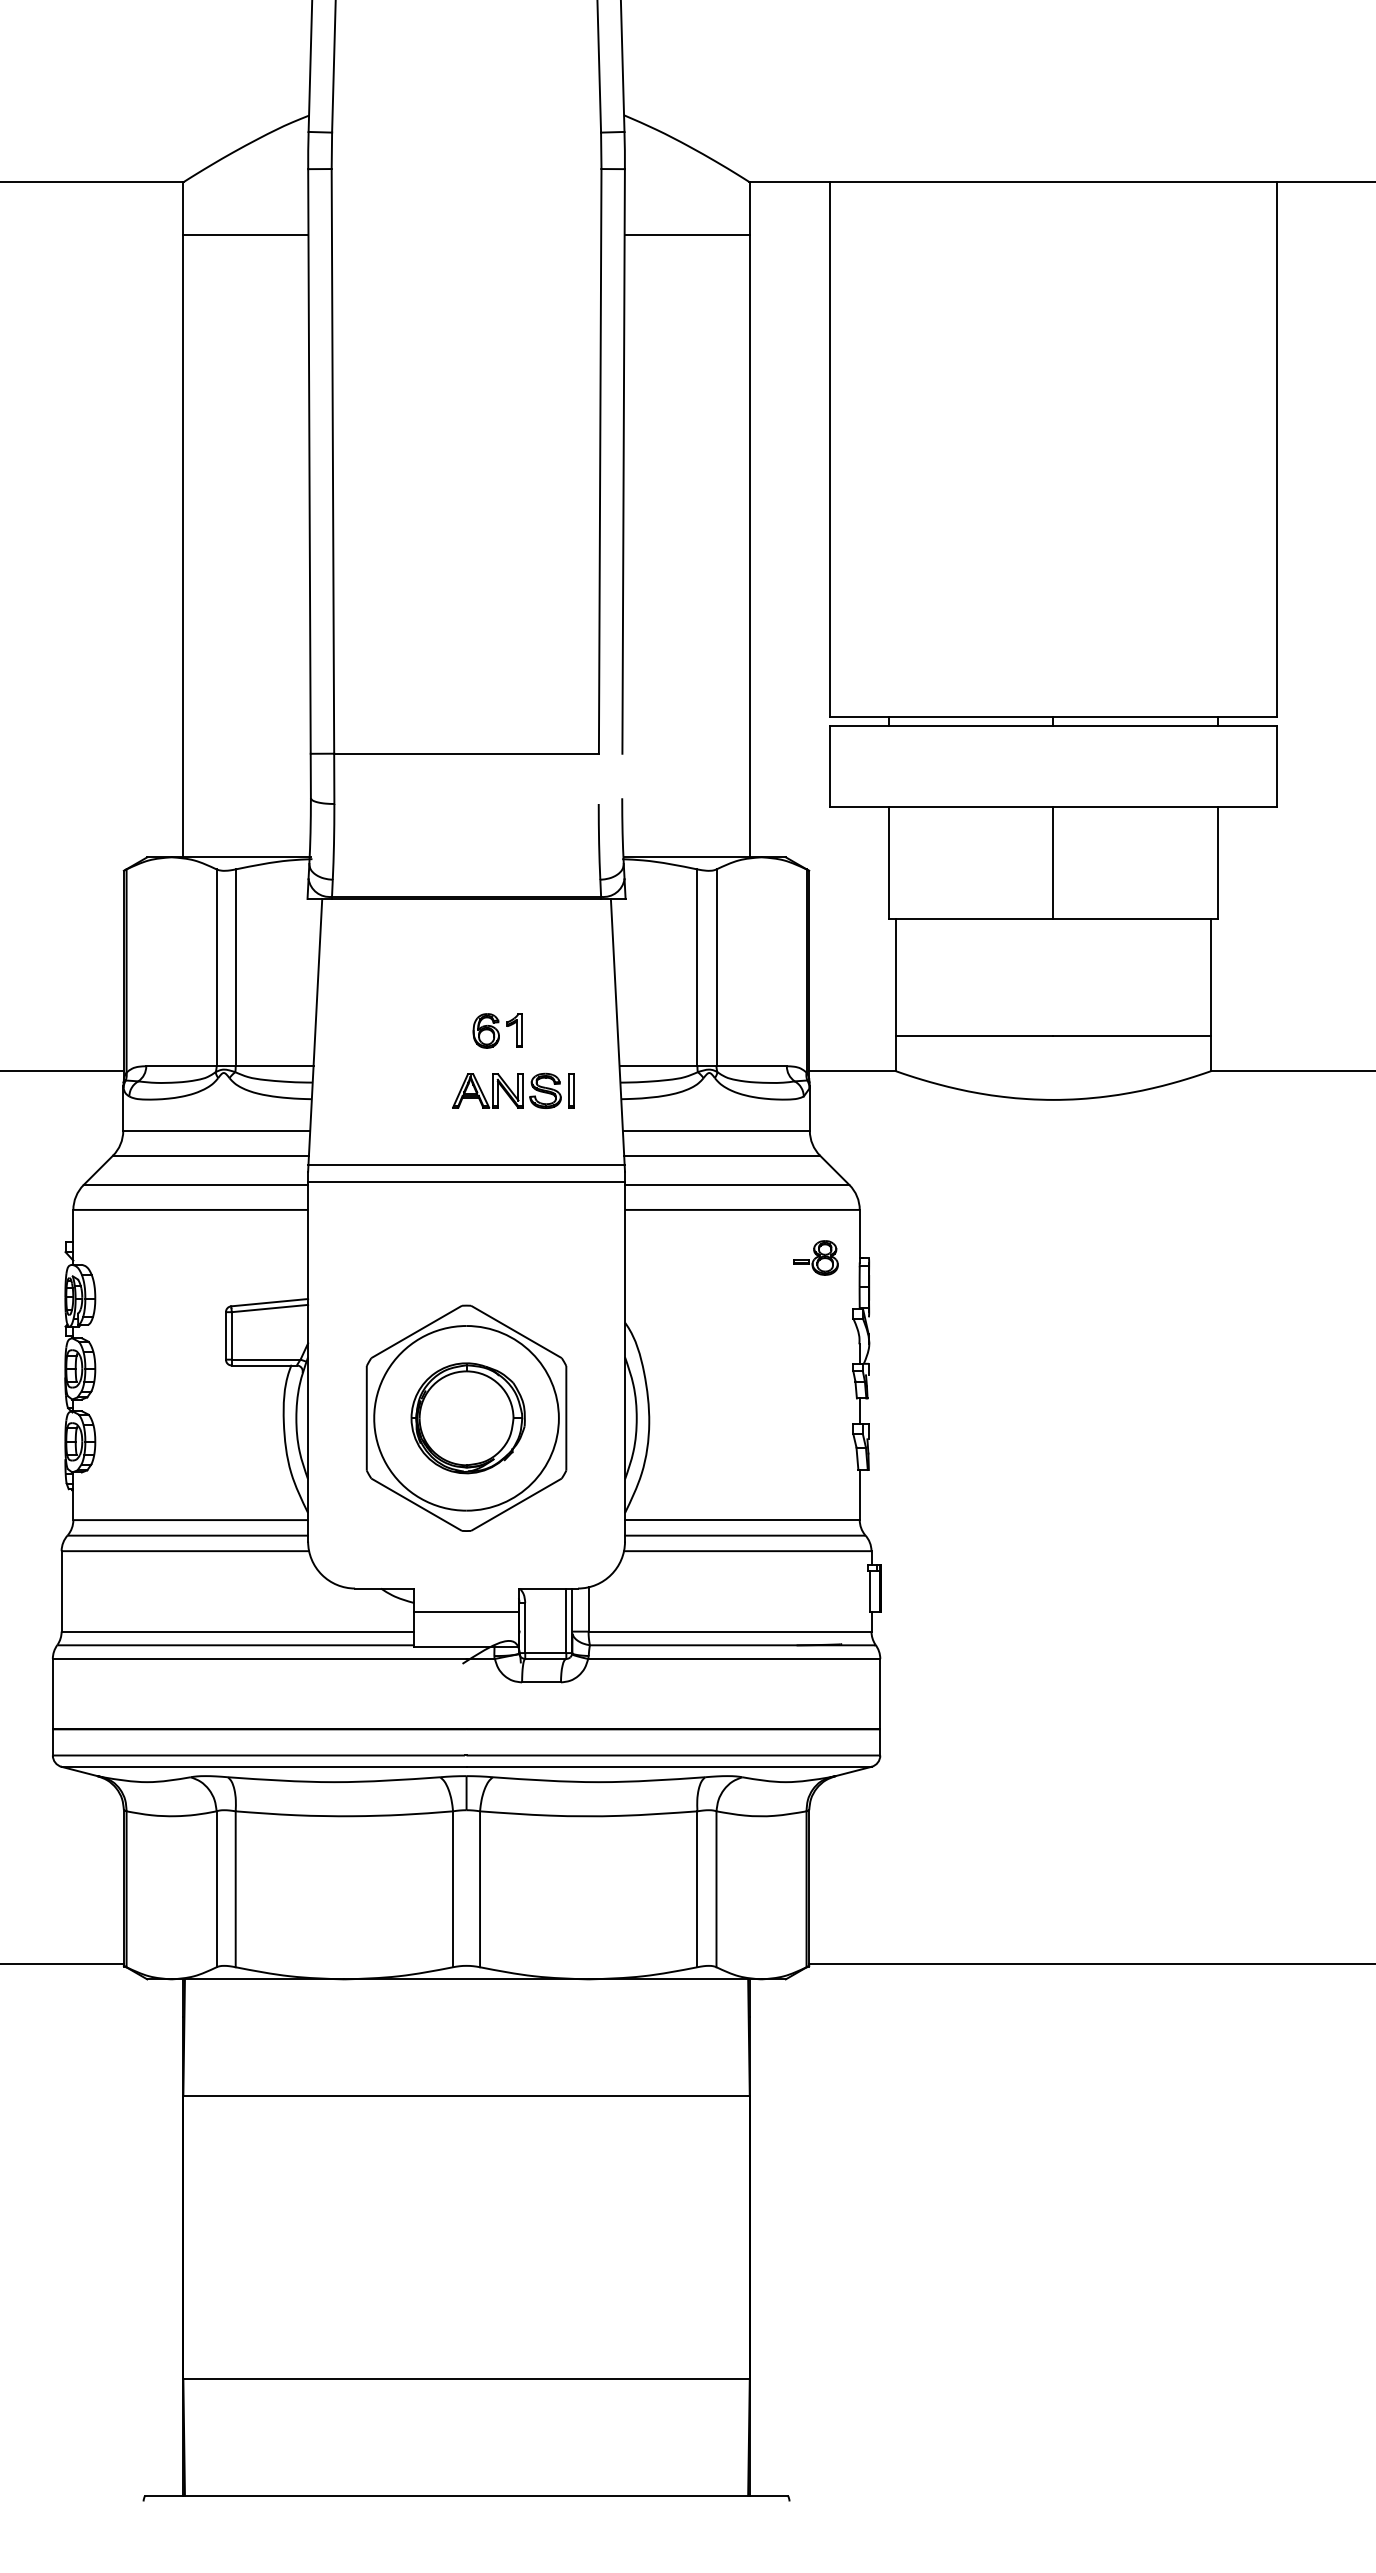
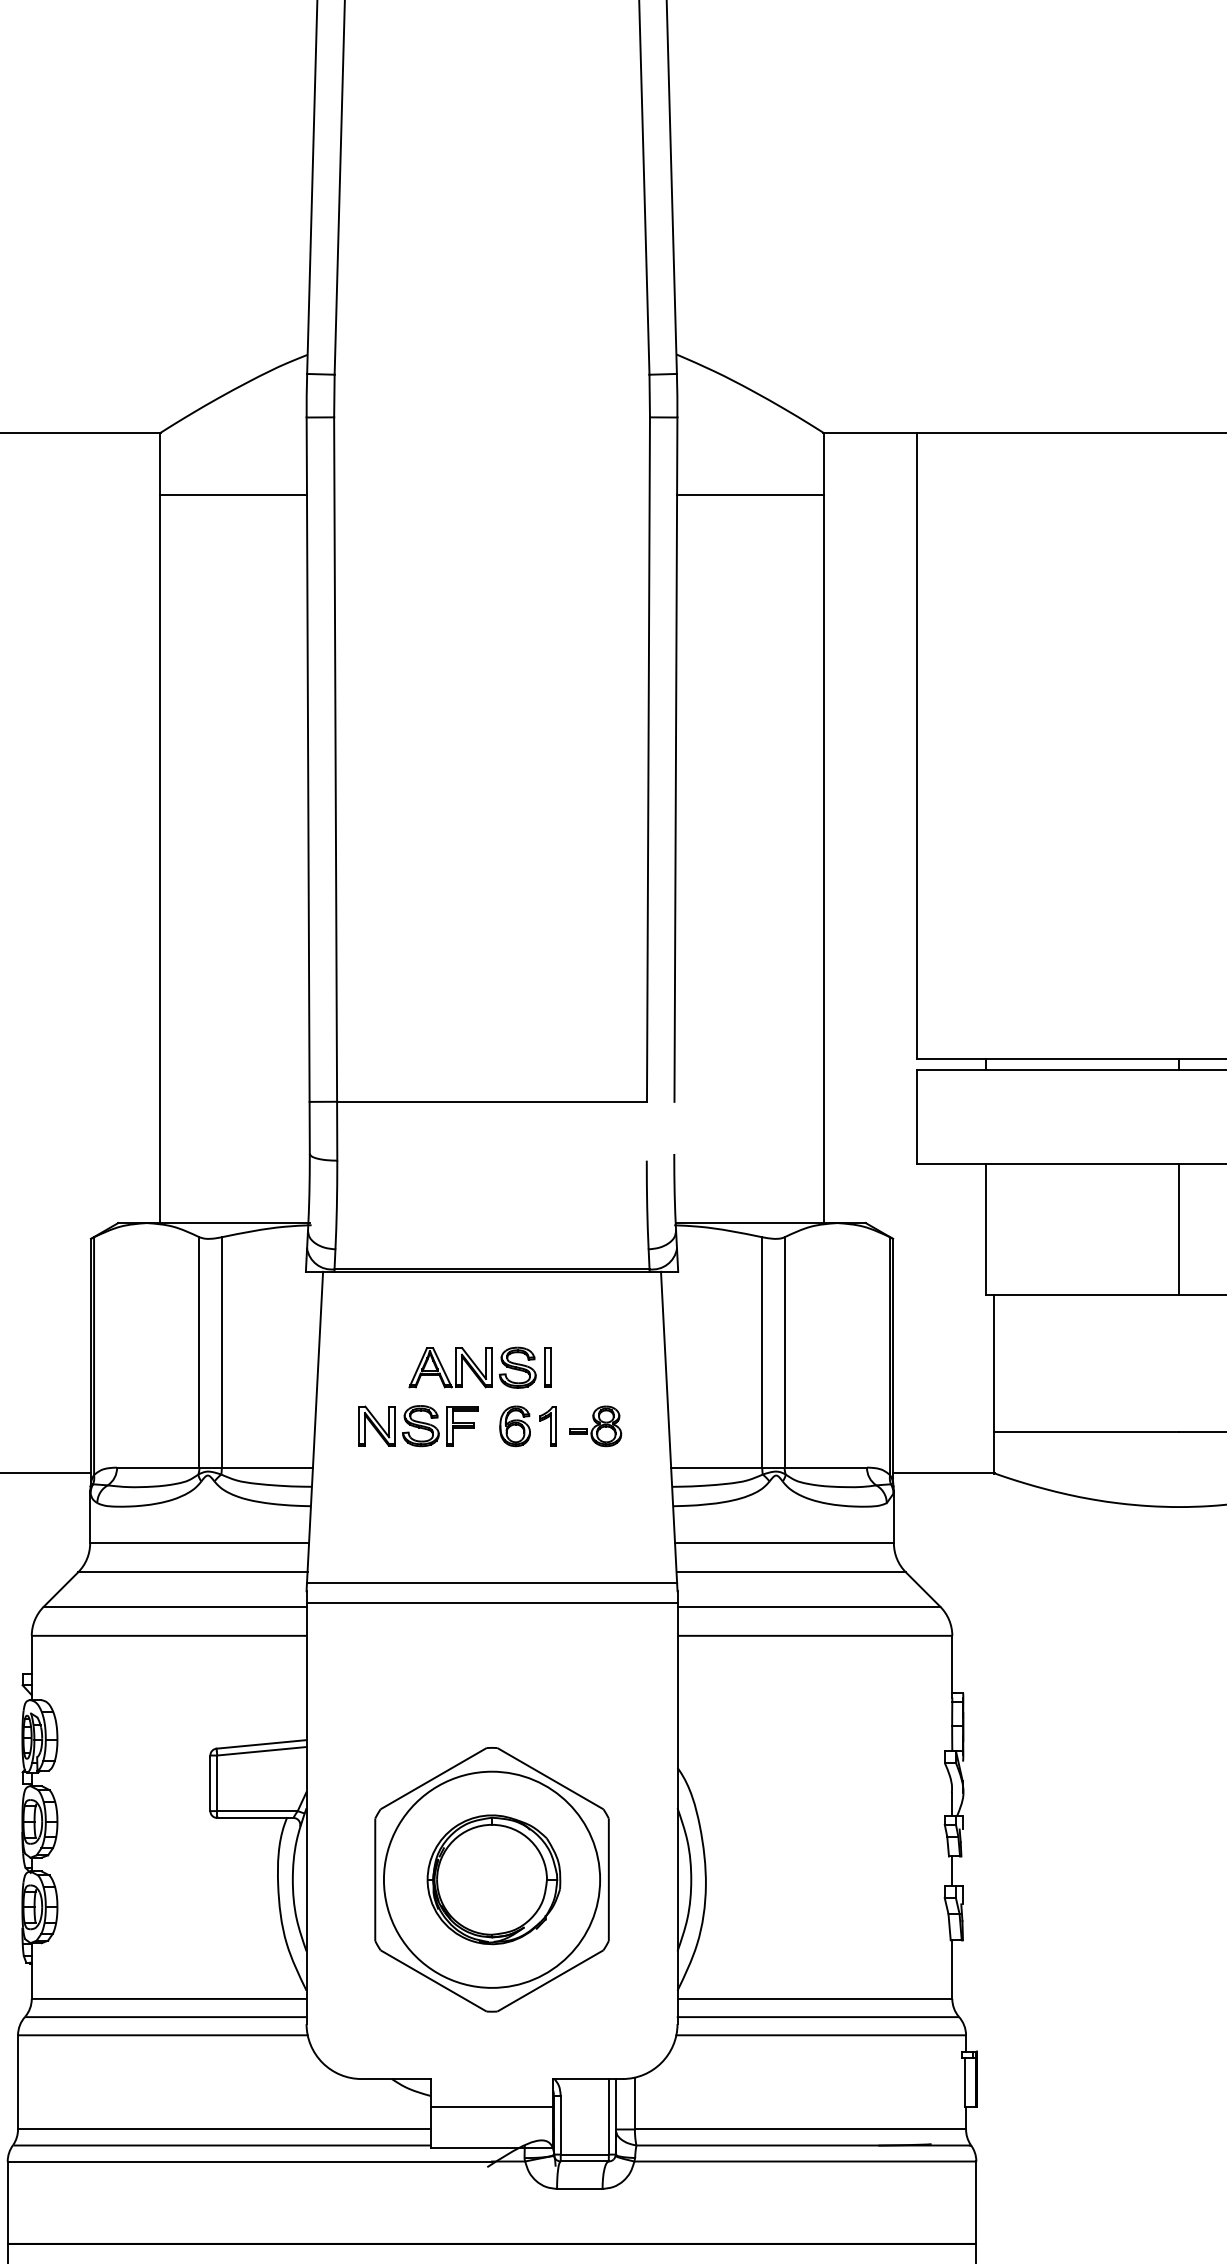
part: (403, 1030) -> (418, 1425), added
part: (513, 1090) -> (480, 1367), moved
part: (815, 1257) -> (594, 1425), moved

